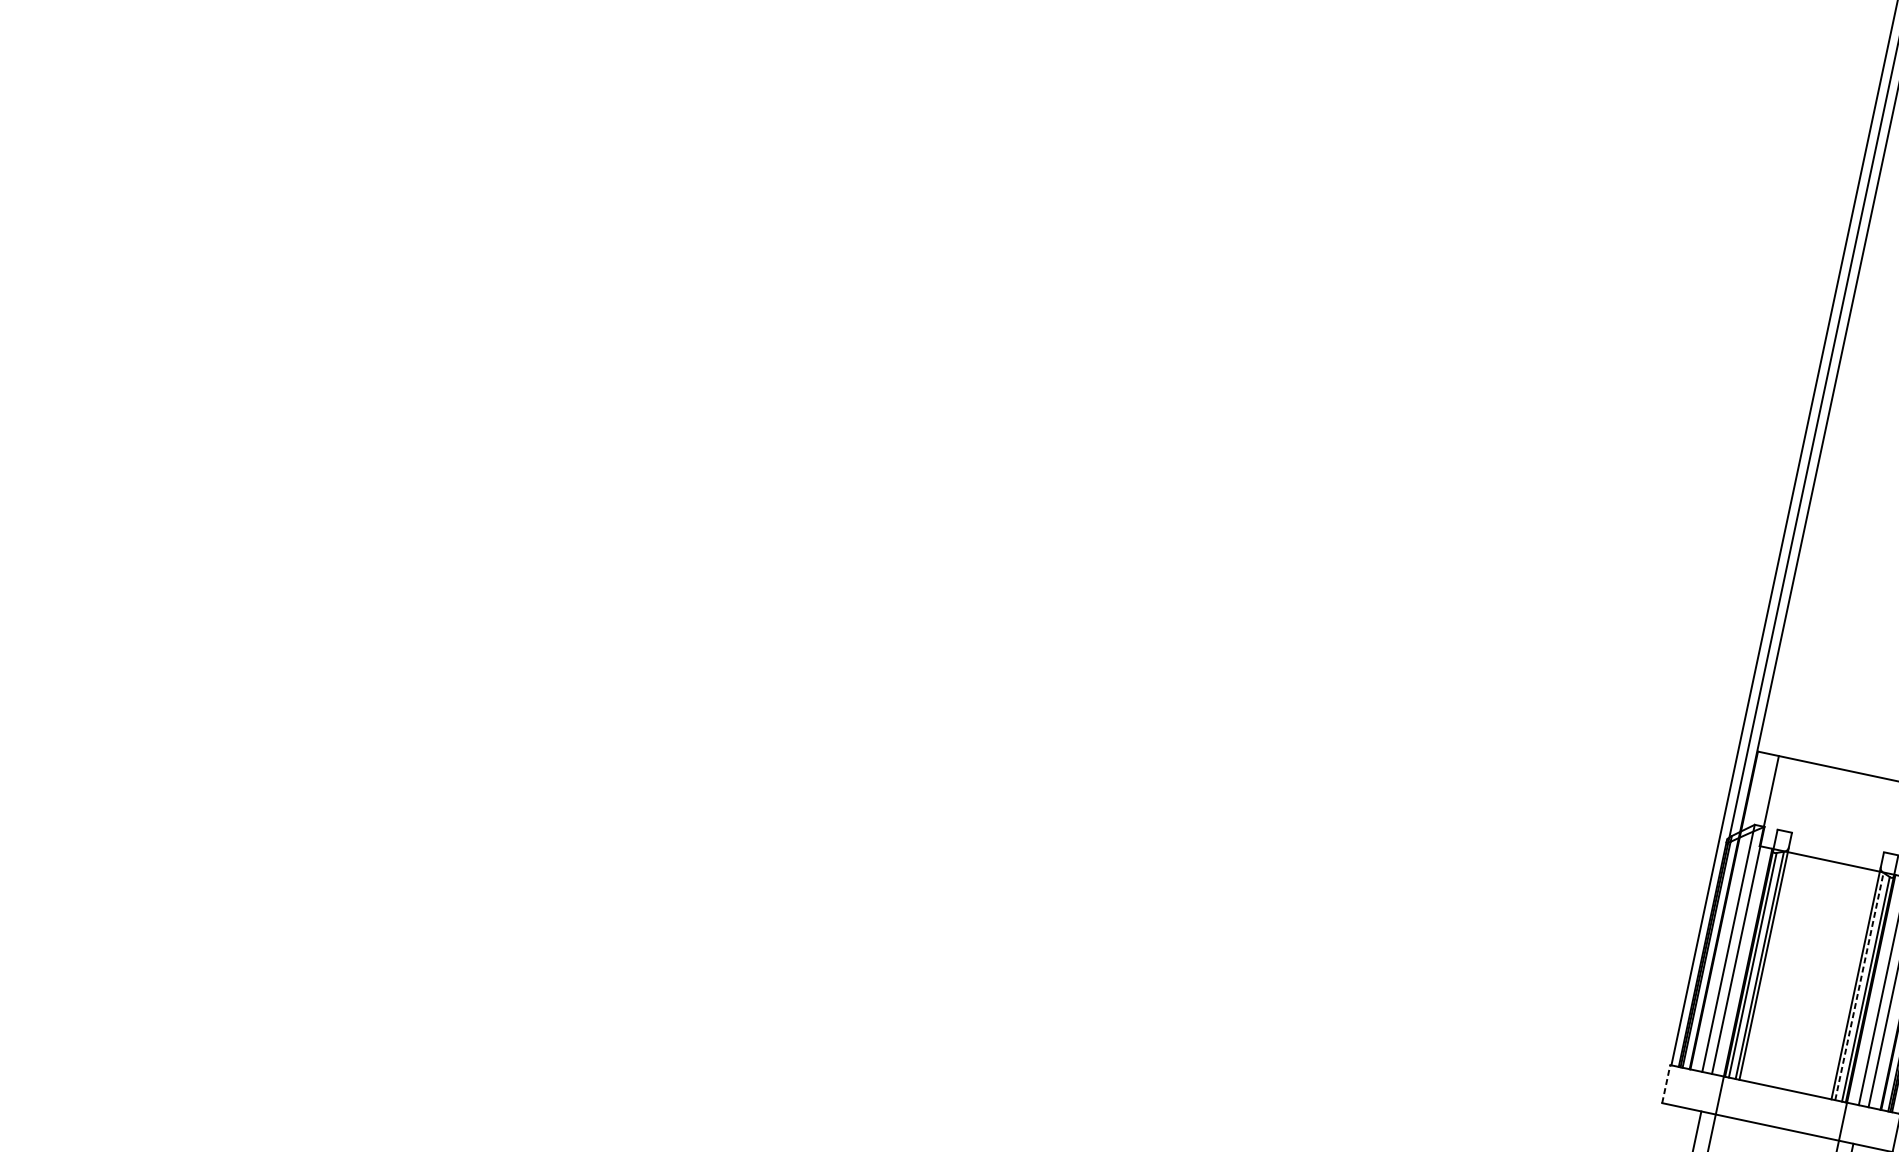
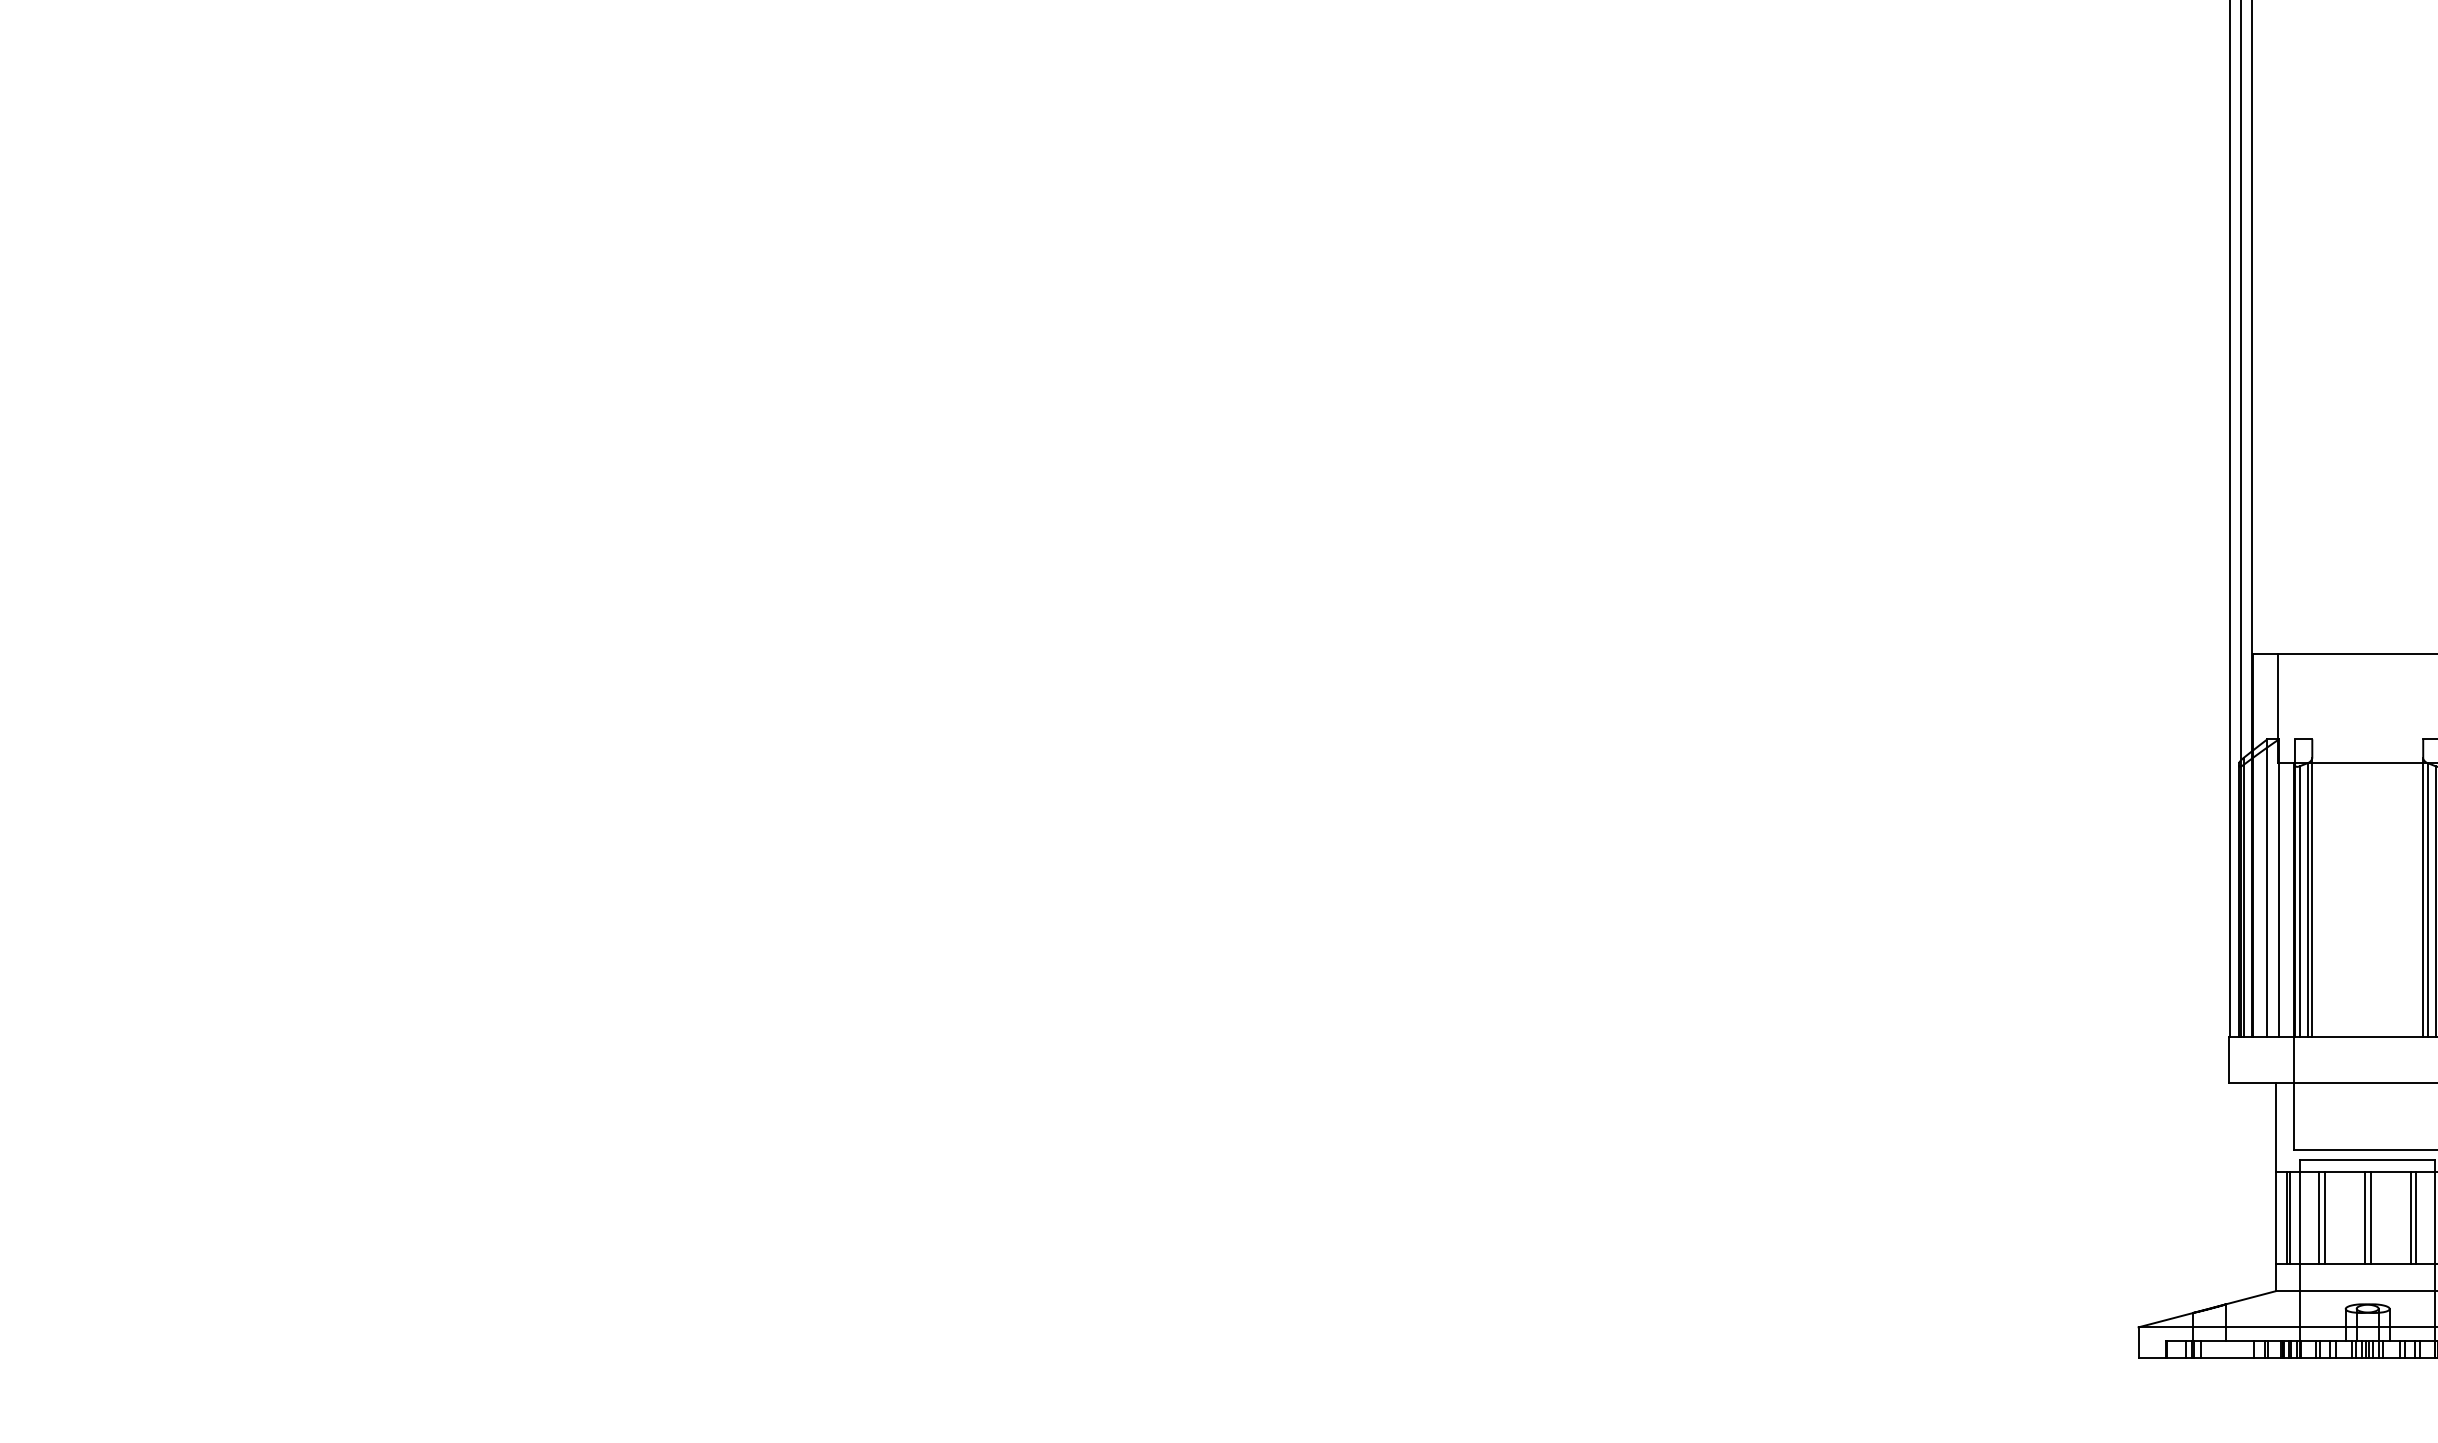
line: (1859, 986) -> (2427, 900), dashed -> solid
line: (1665, 1084) -> (2228, 1060), dashed -> solid

